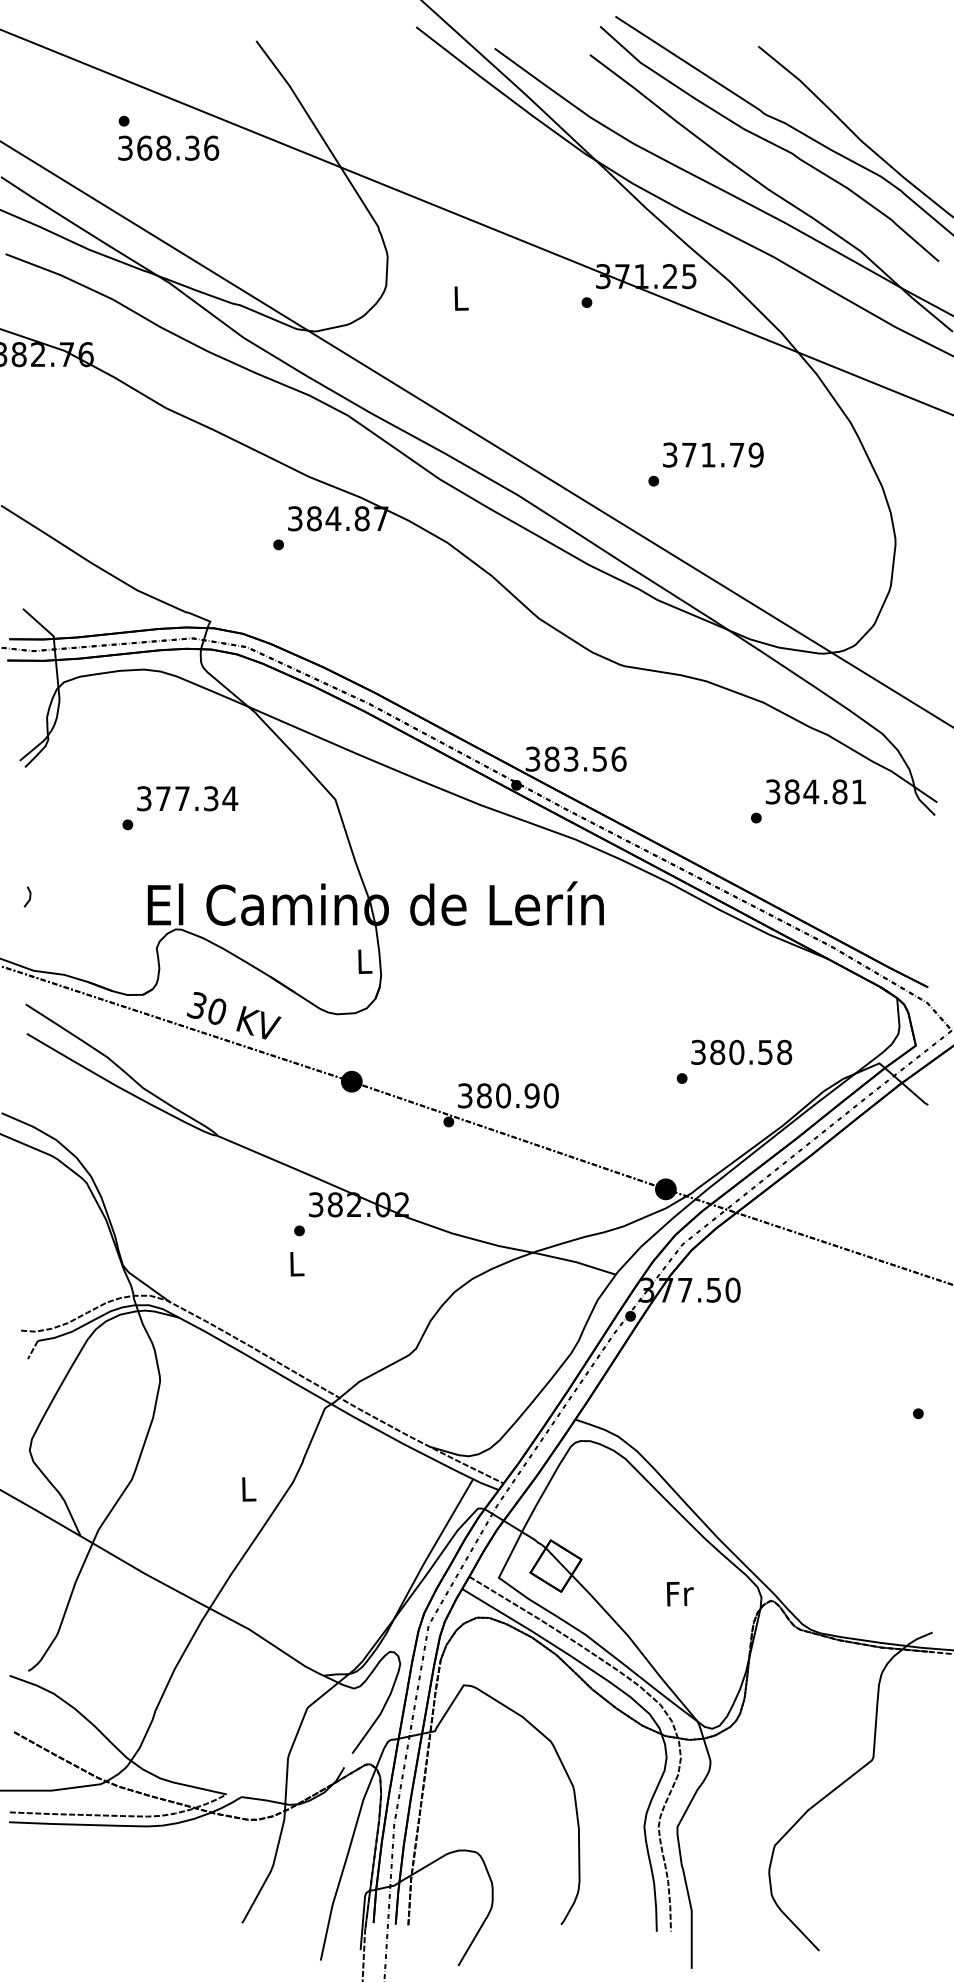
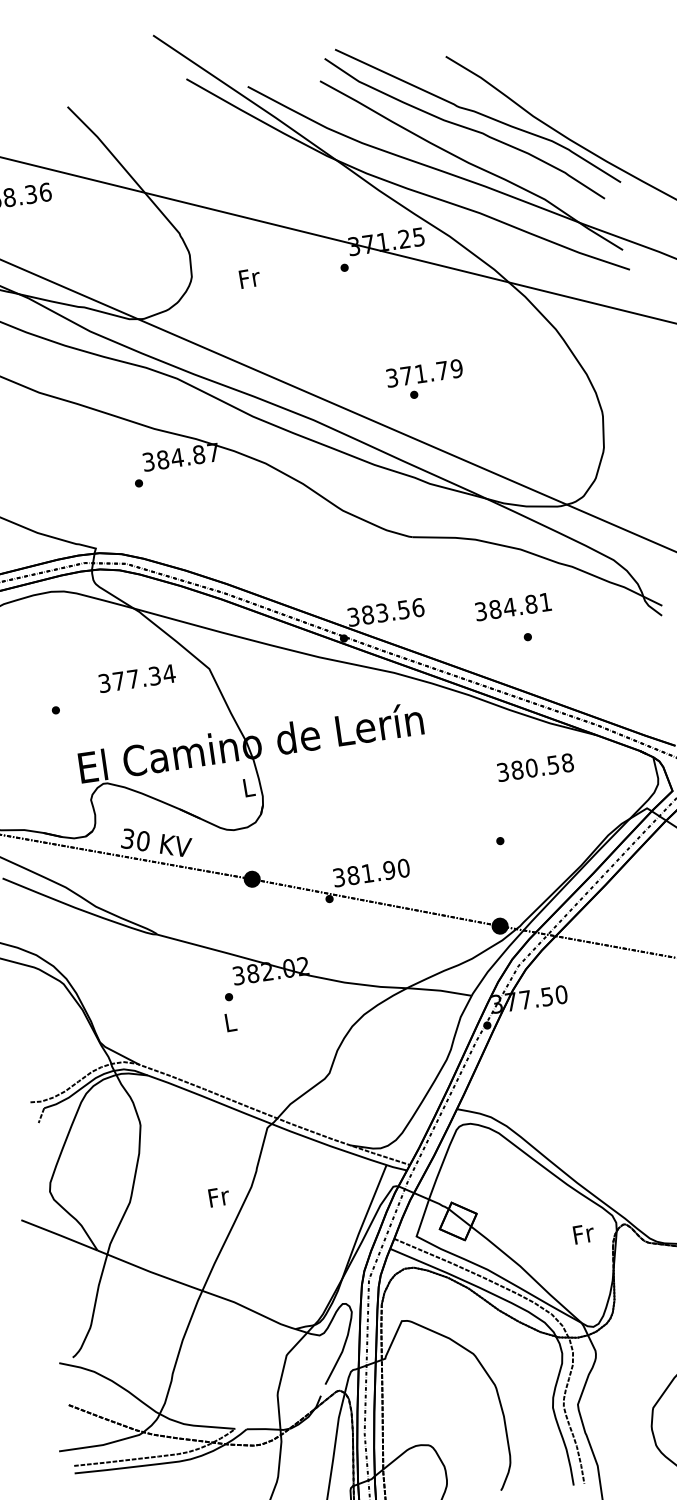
text: (461, 298) -> (249, 278), L -> Fr
text: (713, 454) -> (424, 372), moved
text: (815, 791) -> (512, 606), moved
text: (187, 798) -> (137, 678), moved
text: (741, 1051) -> (535, 766), moved
text: (503, 1095) -> (367, 873), 380.90 -> 381.90
text: (248, 1489) -> (218, 1197), L -> Fr
text: (680, 1593) -> (584, 1233), moved

